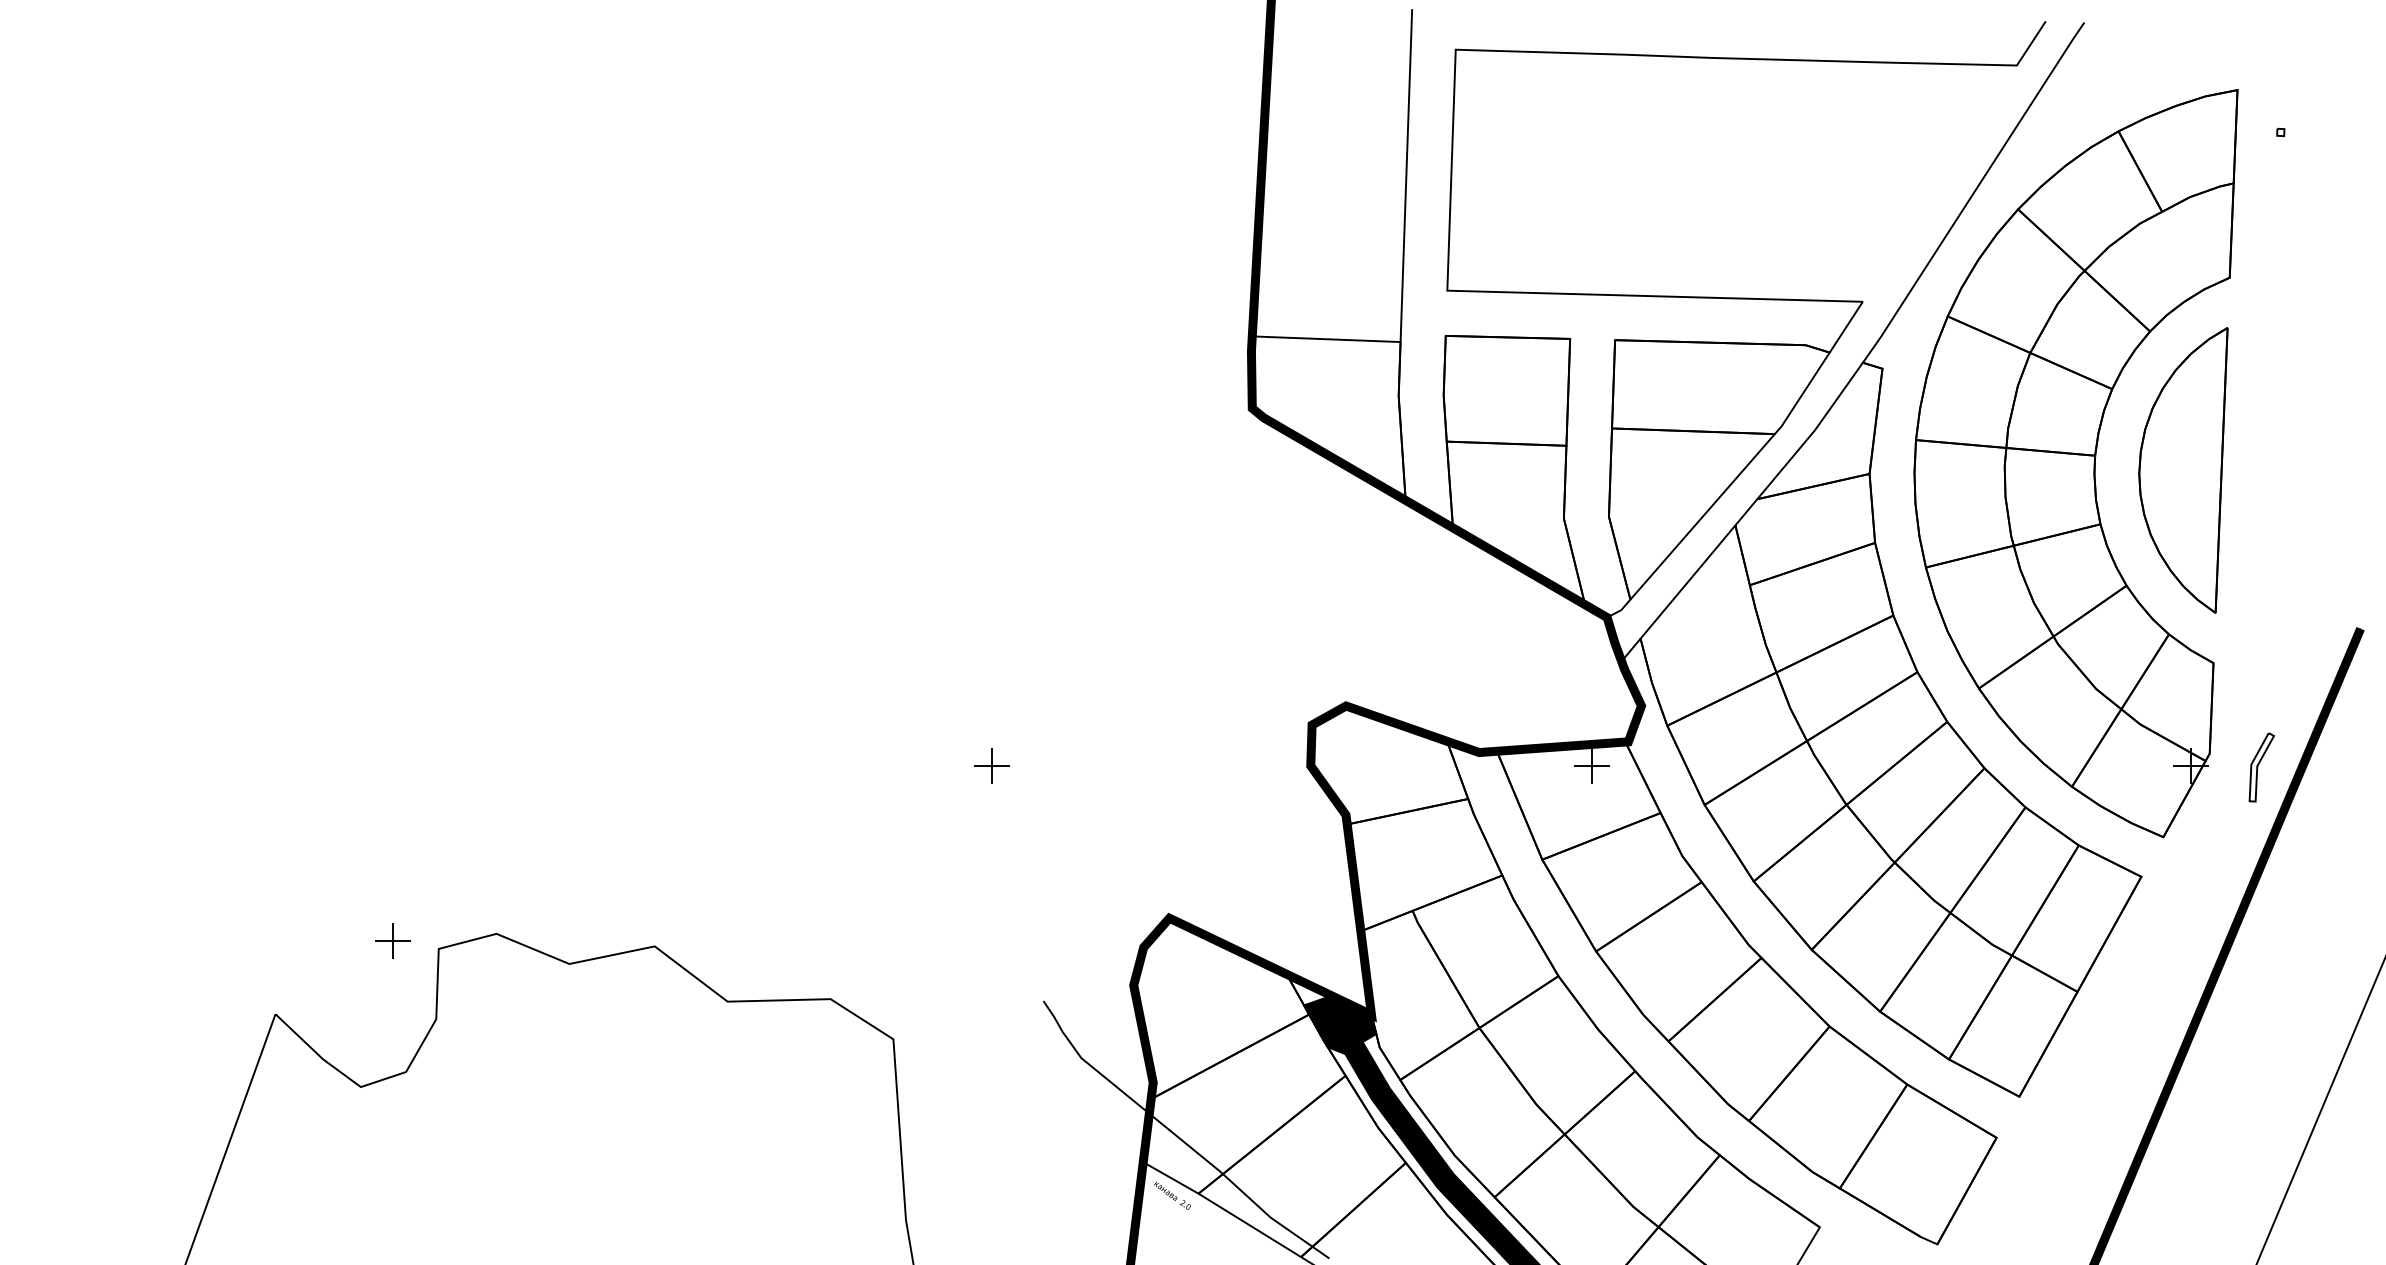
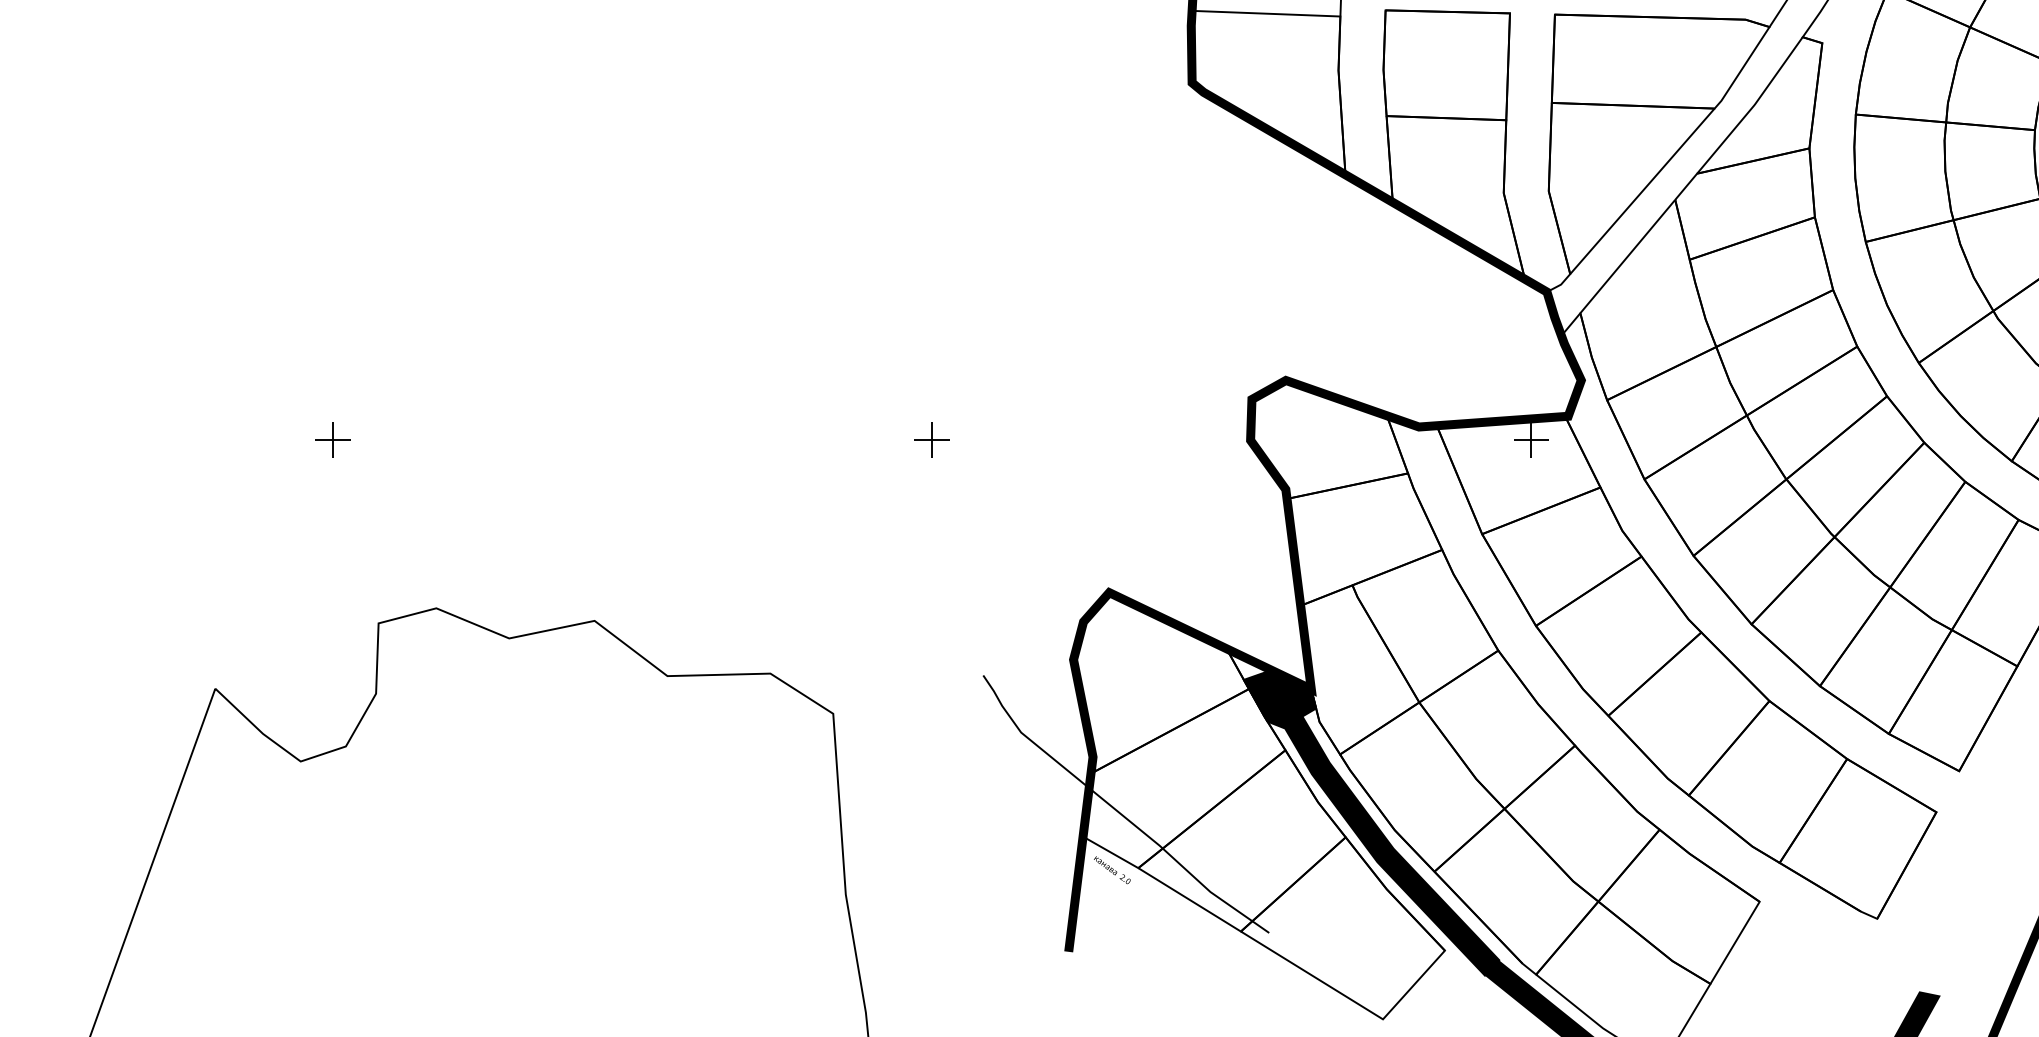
part: (392, 940) -> (332, 439), moved

